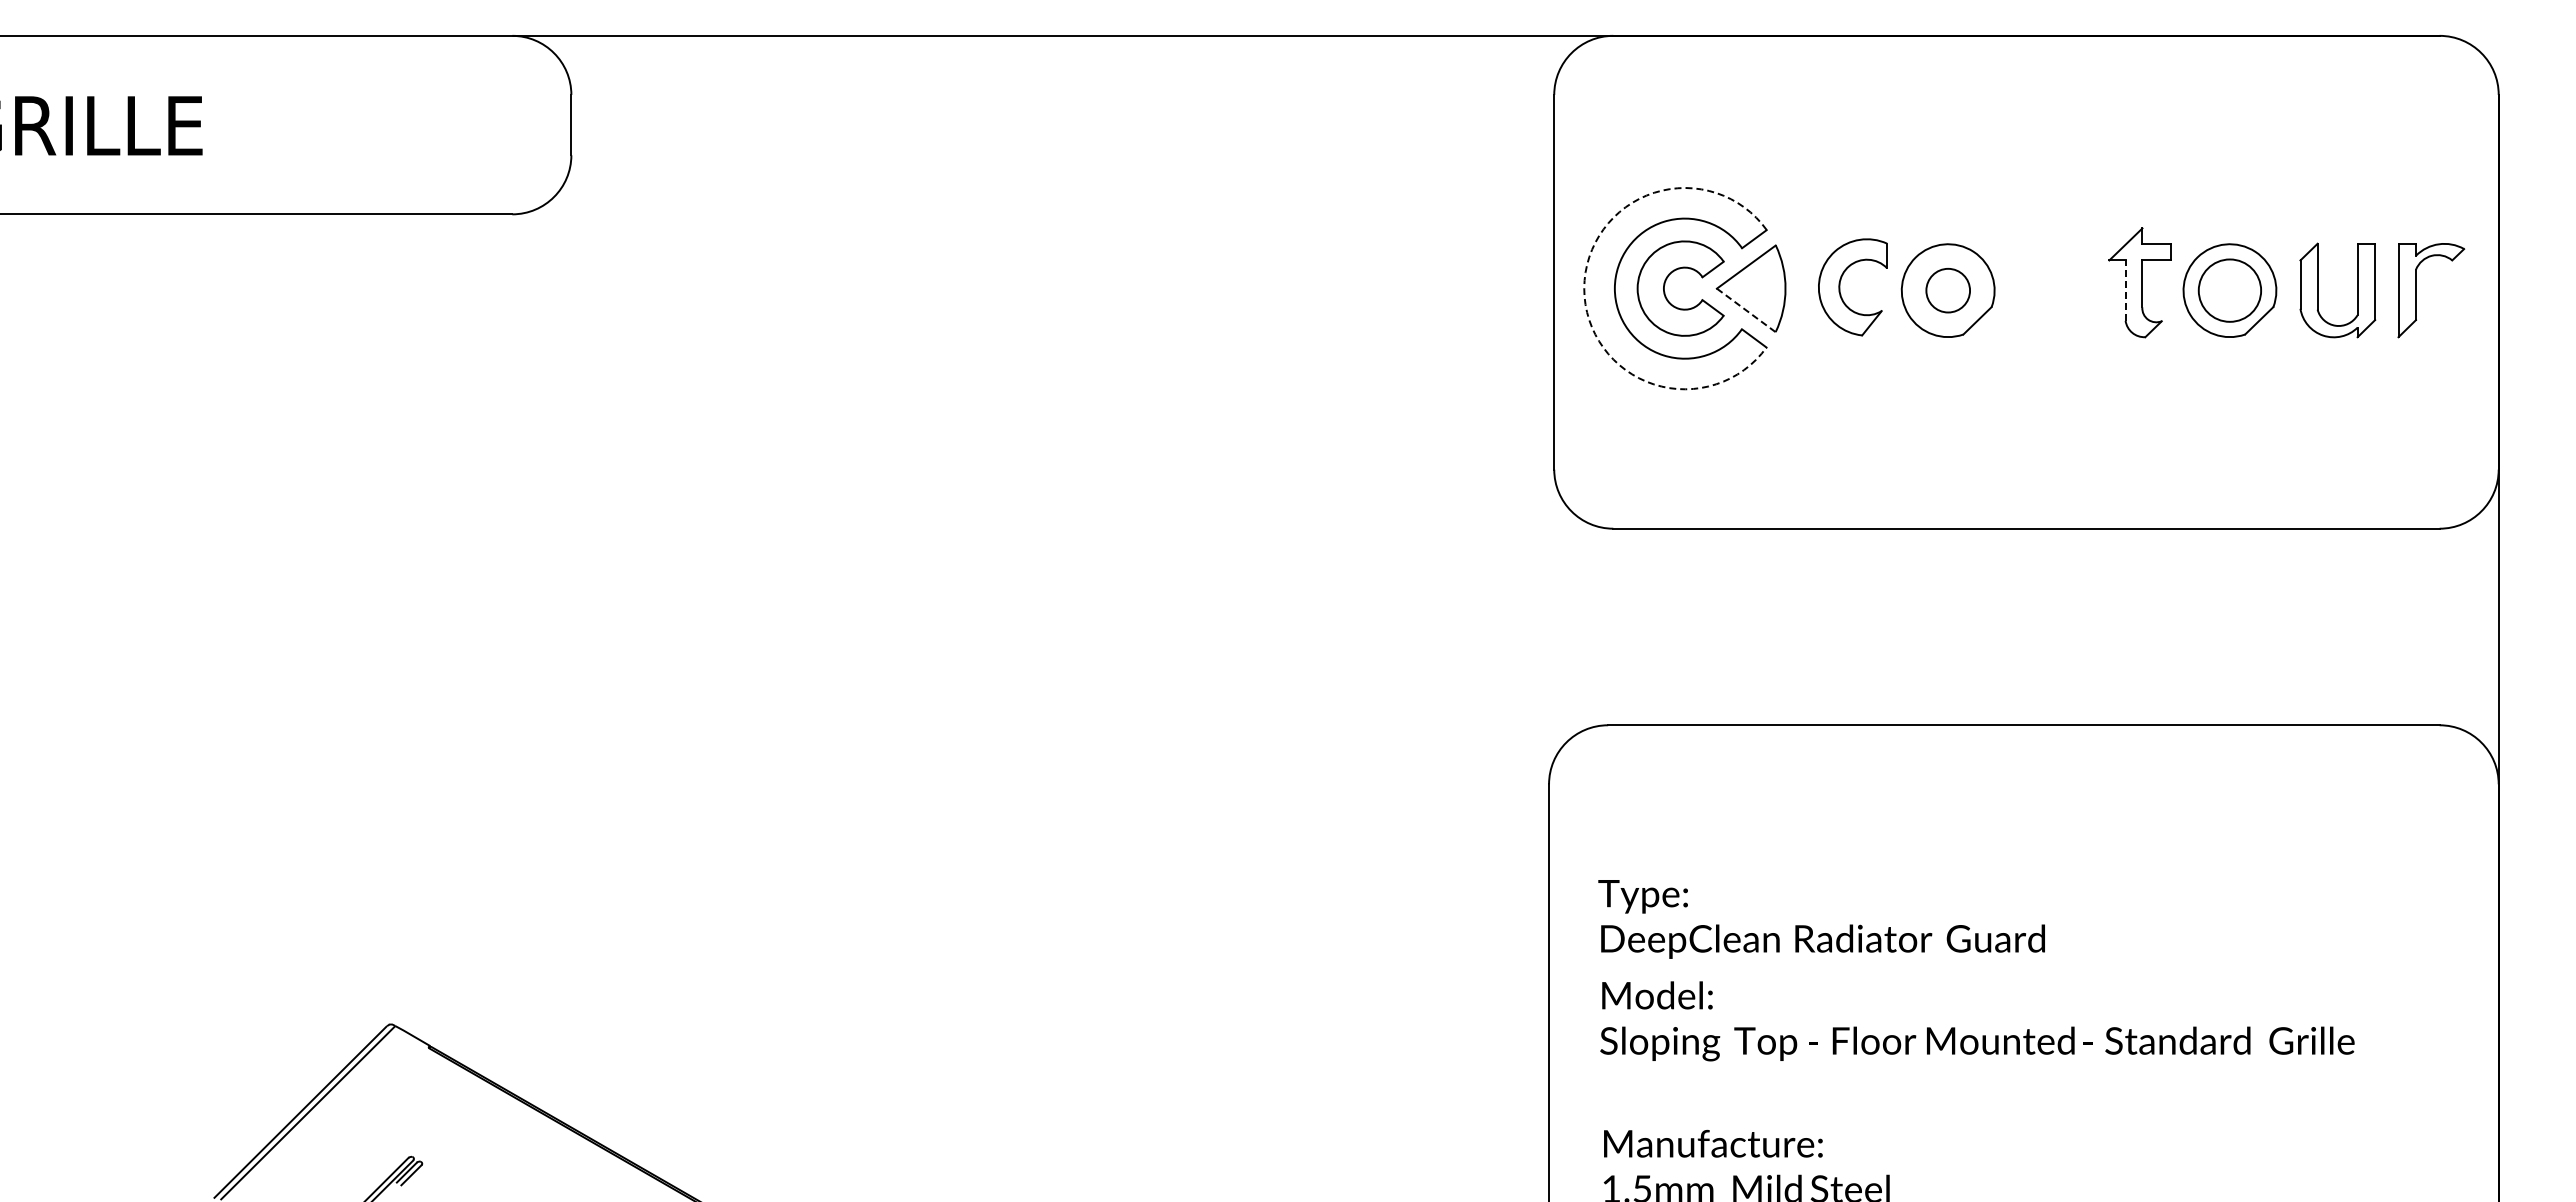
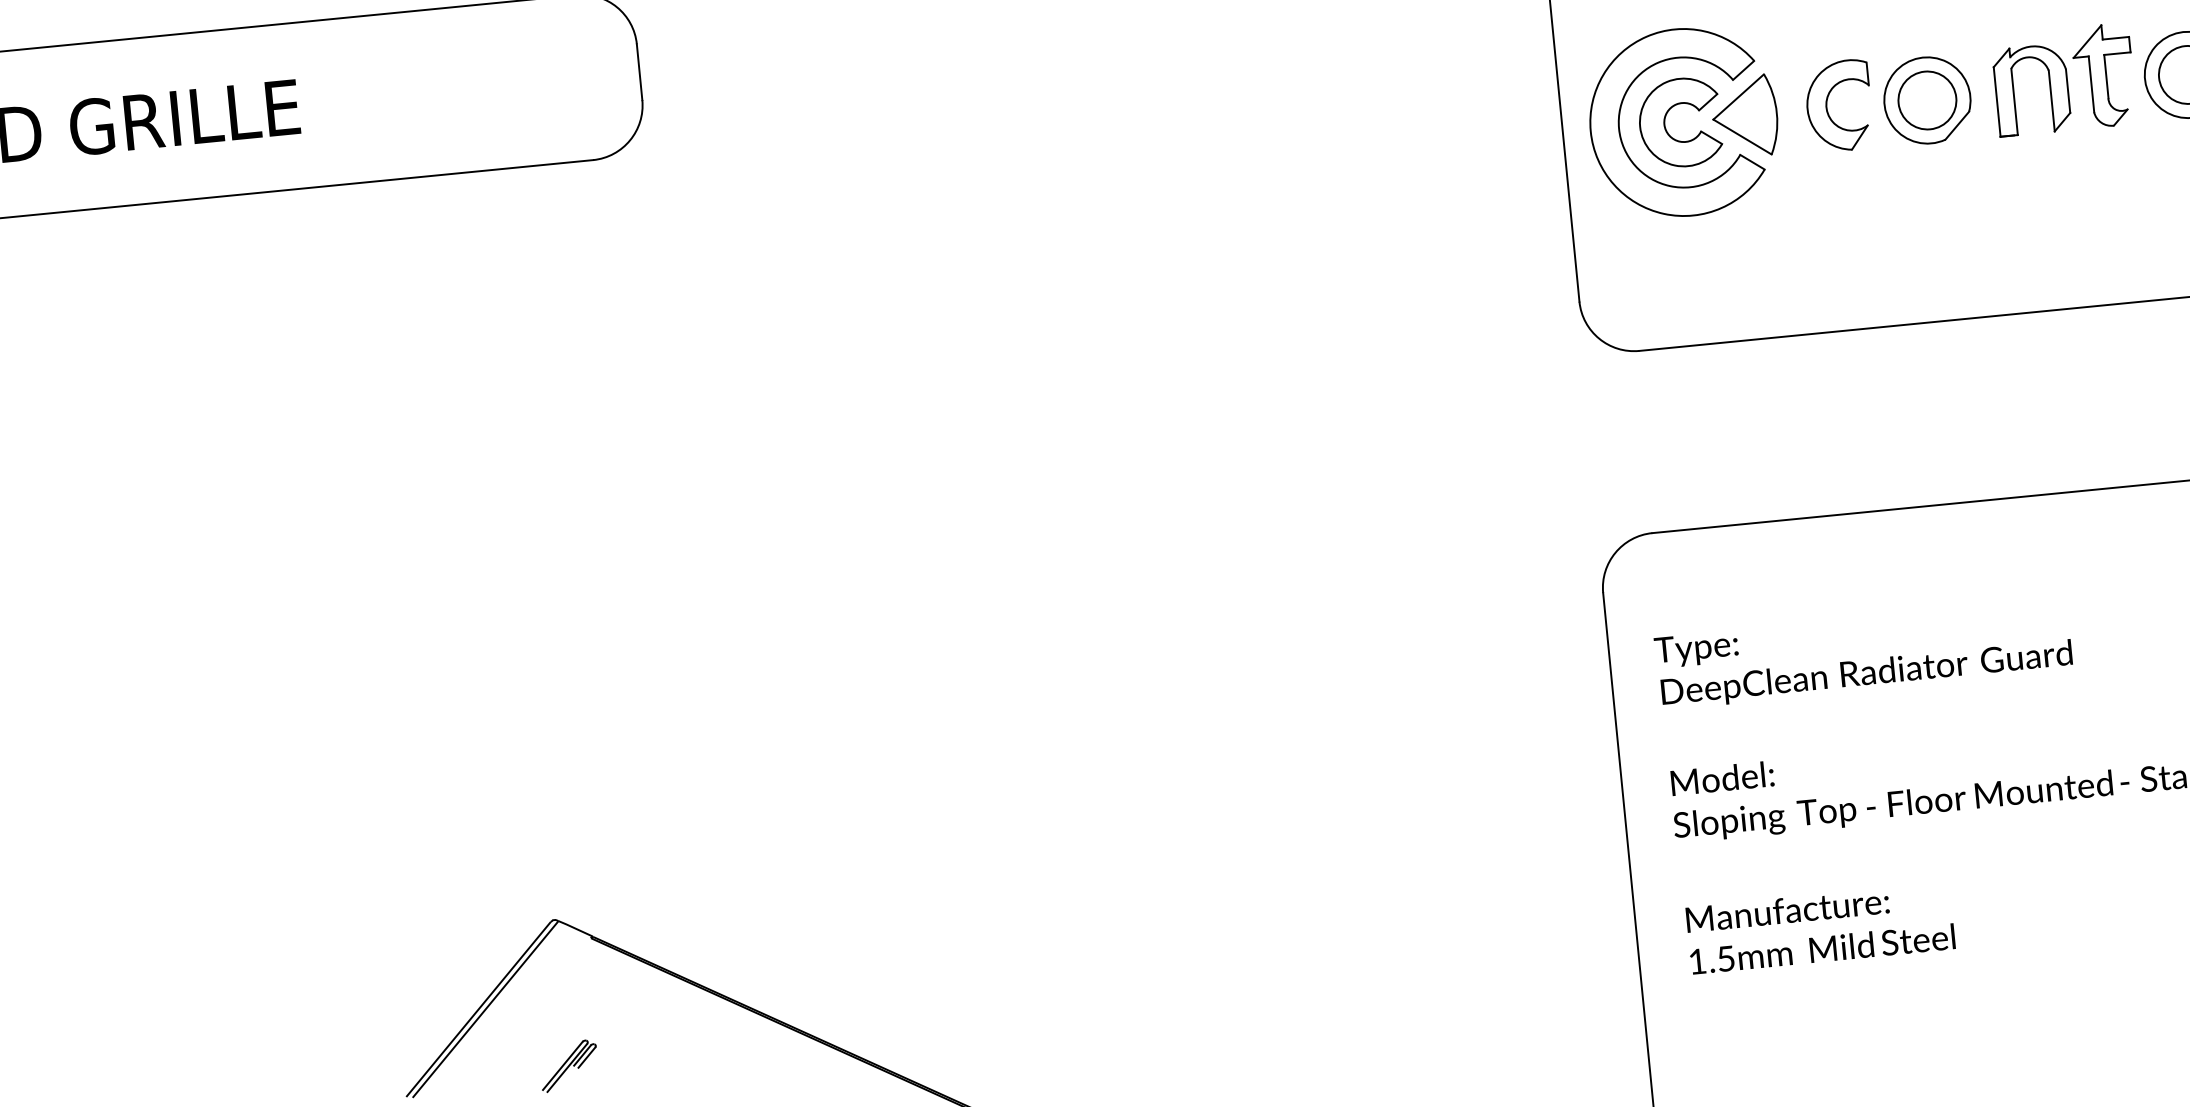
arc: (1584, 288) -> (1591, 131), dashed -> solid
circle: (1948, 290) -> (1927, 100), size x1.43
part: (2041, 290) -> (2013, 91), added
line: (2125, 290) -> (2091, 84), dashed -> solid
line: (1746, 310) -> (1742, 137), dashed -> solid
text: (1821, 919) -> (1863, 654), moved

